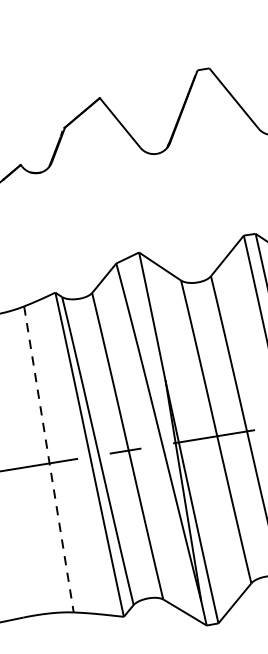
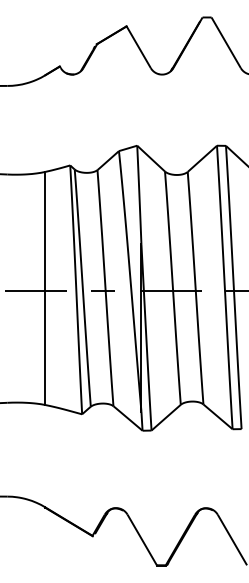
line: (49, 459) -> (45, 288), dashed -> solid

